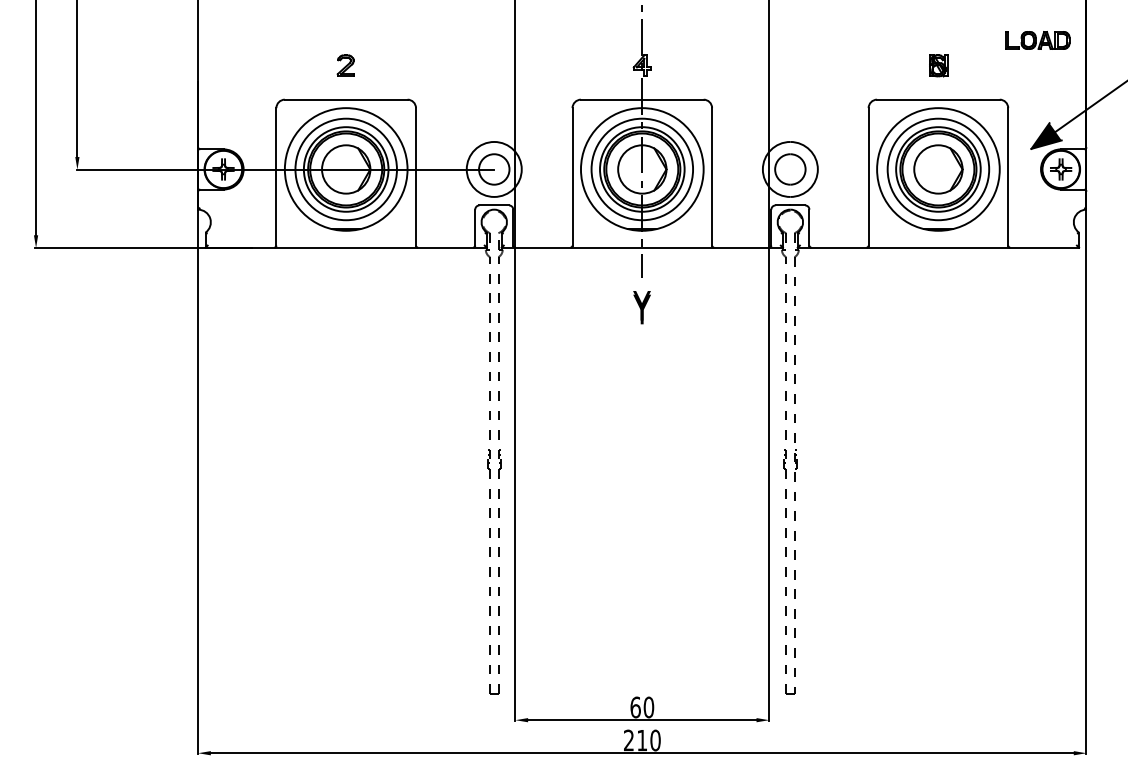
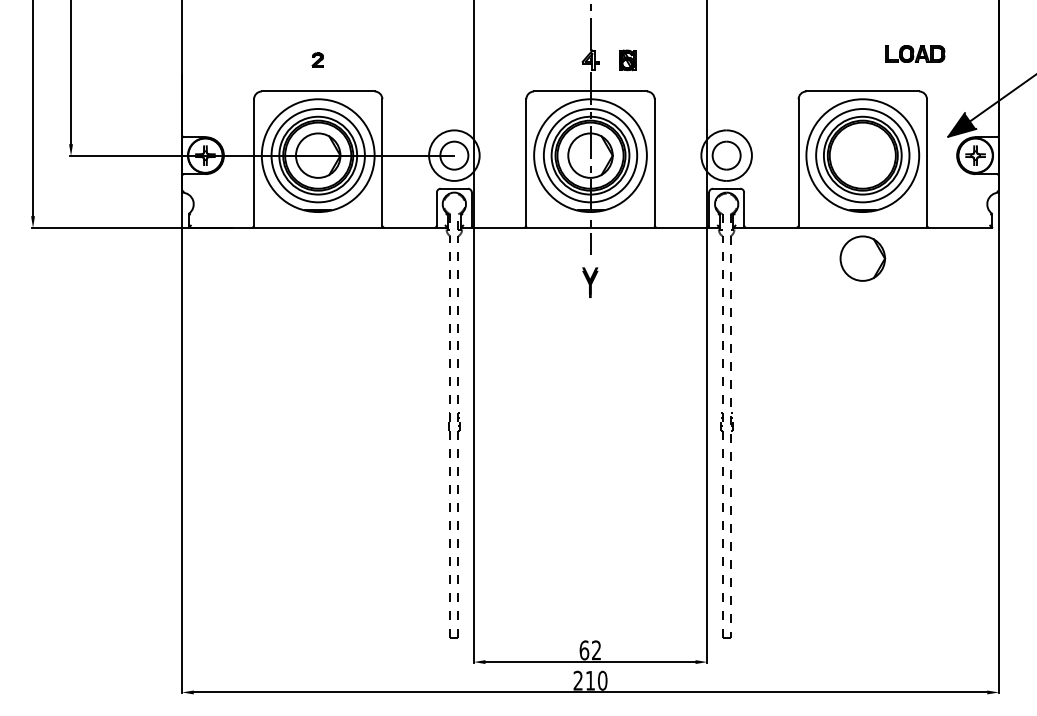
part: (1038, 39) -> (915, 53), moved
part: (345, 64) -> (317, 59), size x0.7
part: (938, 65) -> (627, 60), moved
part: (938, 169) -> (862, 258), moved
text: (648, 707) -> (596, 650), 60 -> 62

